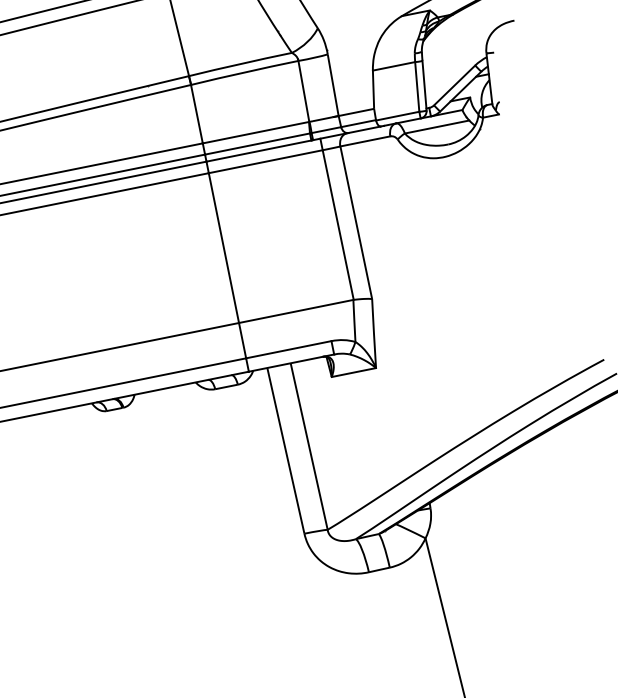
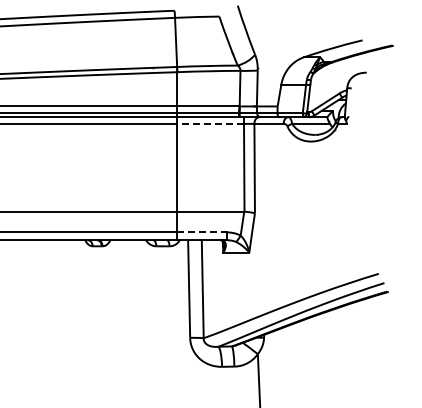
line: (265, 161) -> (210, 123), solid -> dashed
line: (289, 349) -> (202, 232), solid -> dashed

